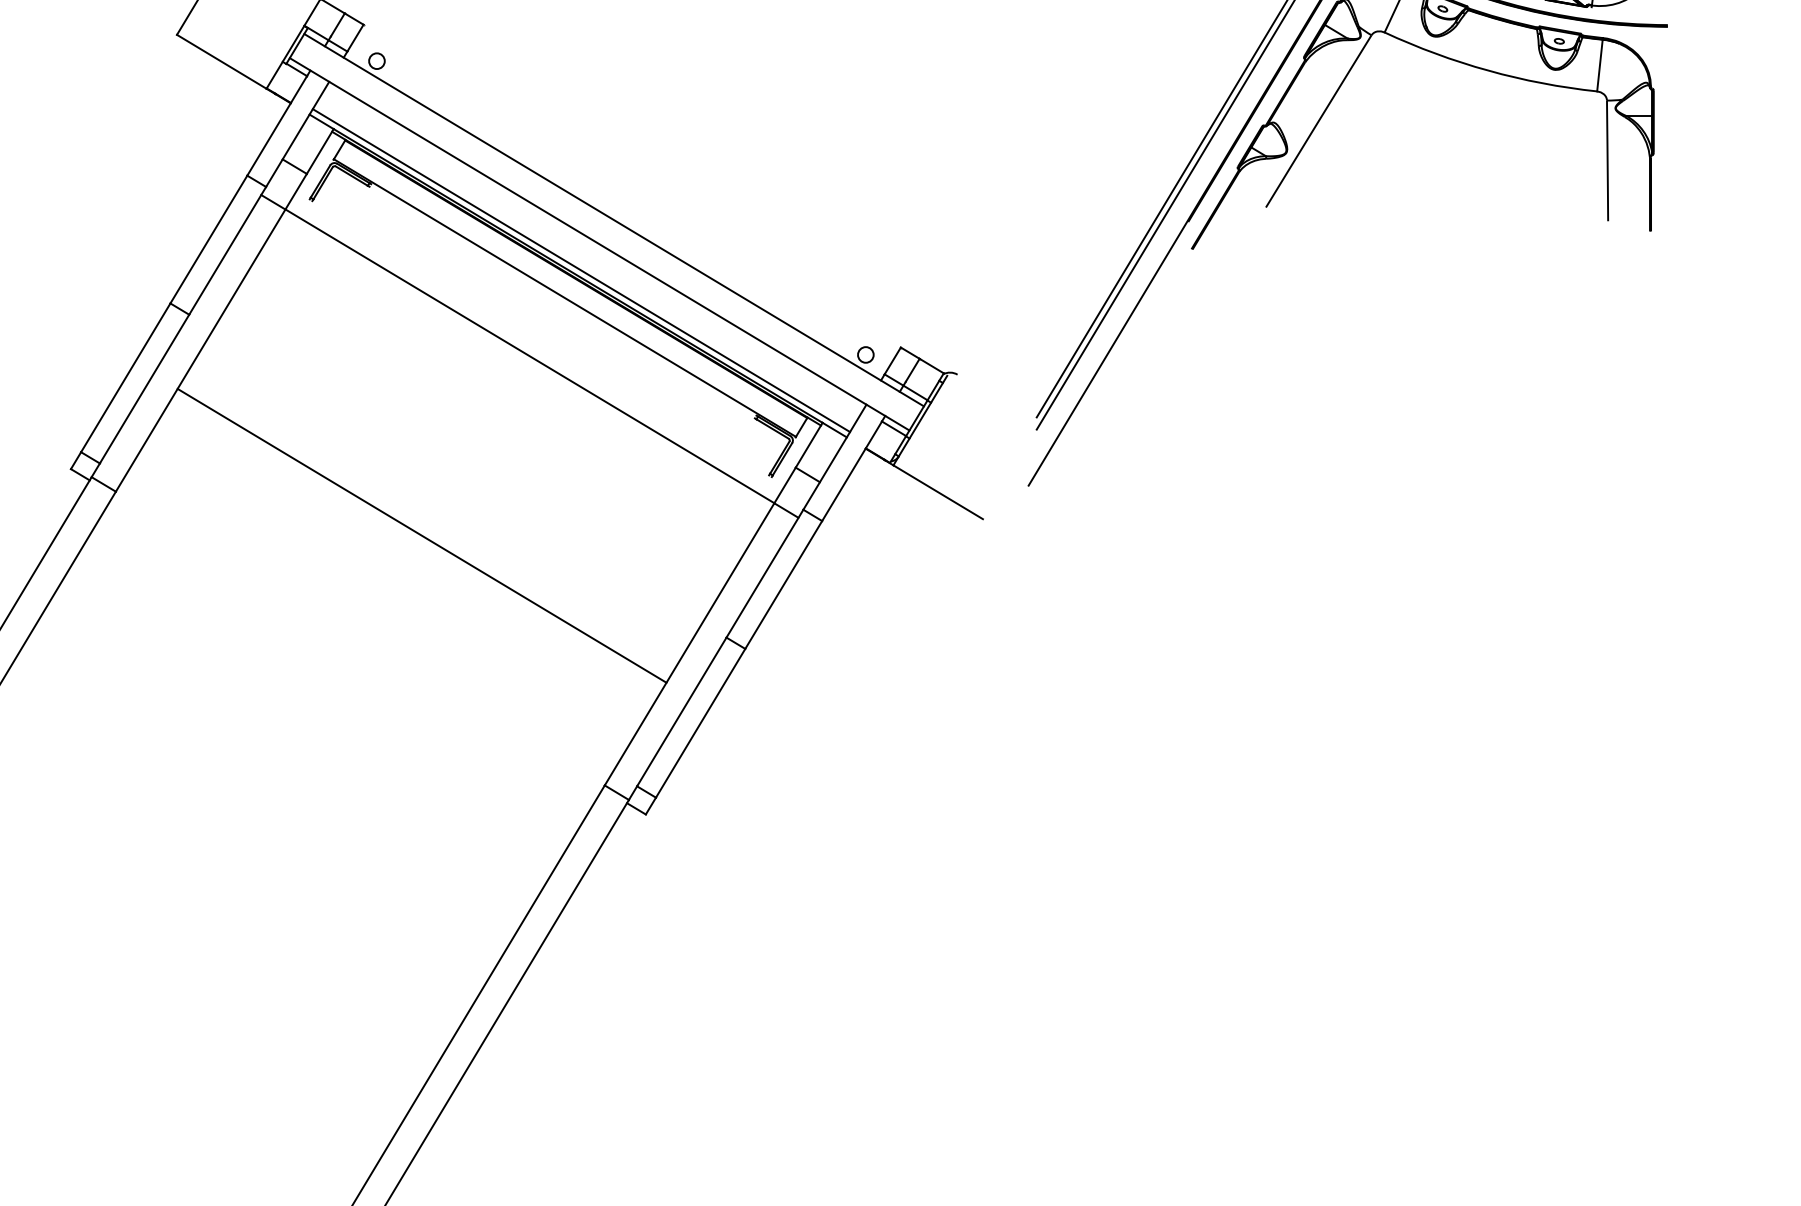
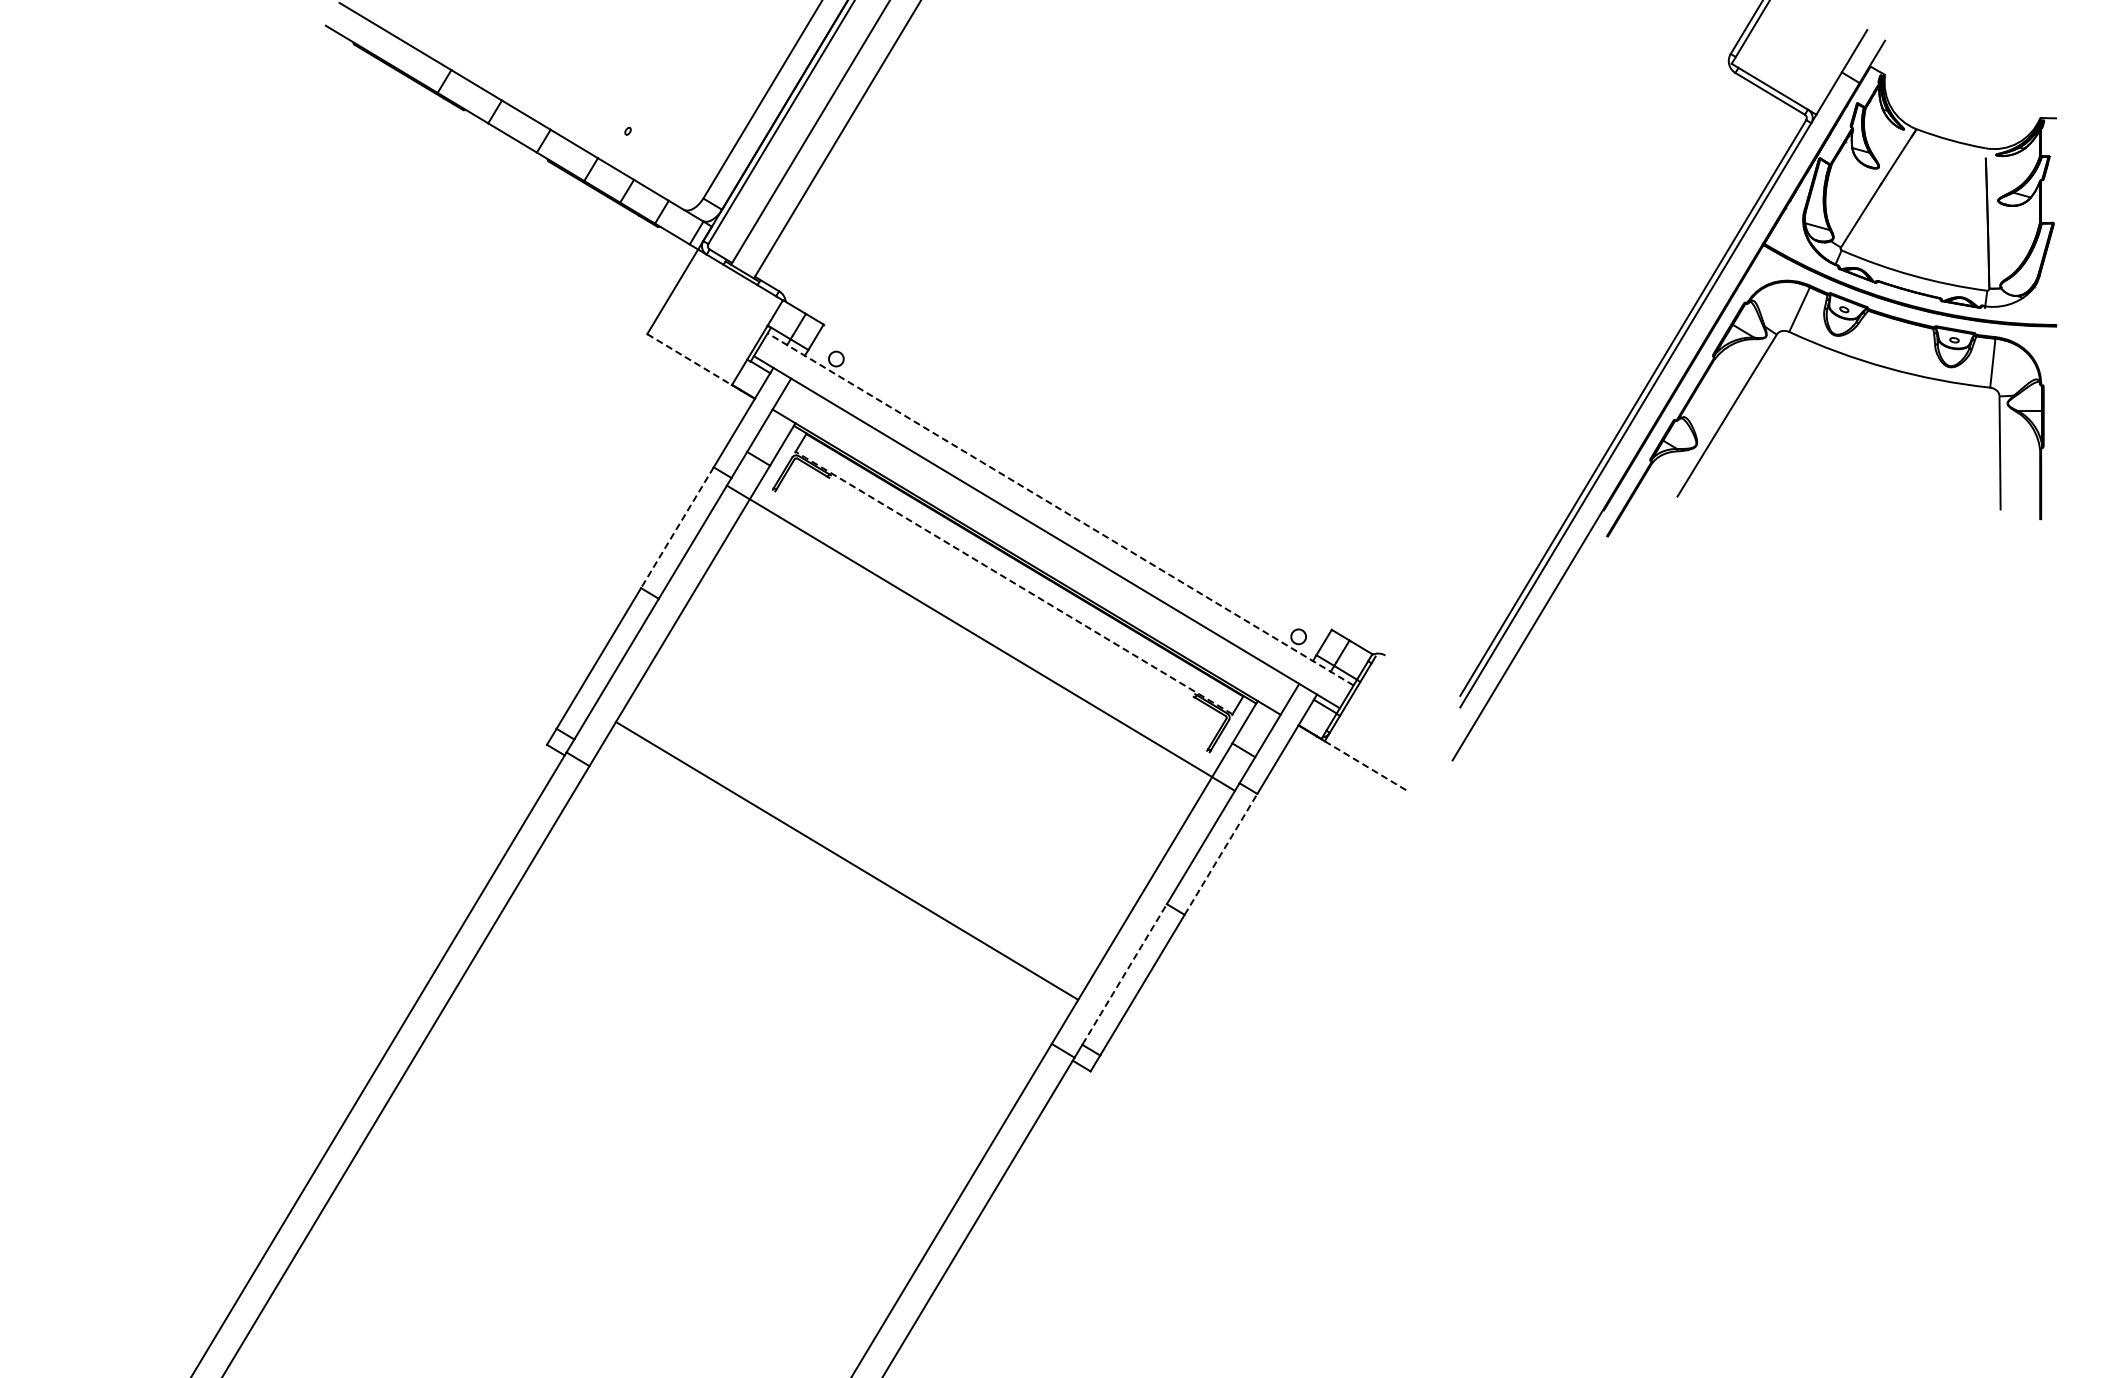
line: (222, 61) -> (690, 359), solid -> dashed
line: (613, 220) -> (1060, 509), solid -> dashed
line: (208, 239) -> (677, 527), solid -> dashed
line: (581, 269) -> (1029, 556), removed
line: (565, 298) -> (1014, 583), solid -> dashed
line: (938, 492) -> (1367, 766), solid -> dashed
line: (421, 535) -> (846, 860), moved
line: (784, 585) -> (1221, 854), solid -> dashed
line: (681, 712) -> (1124, 974), solid -> dashed

